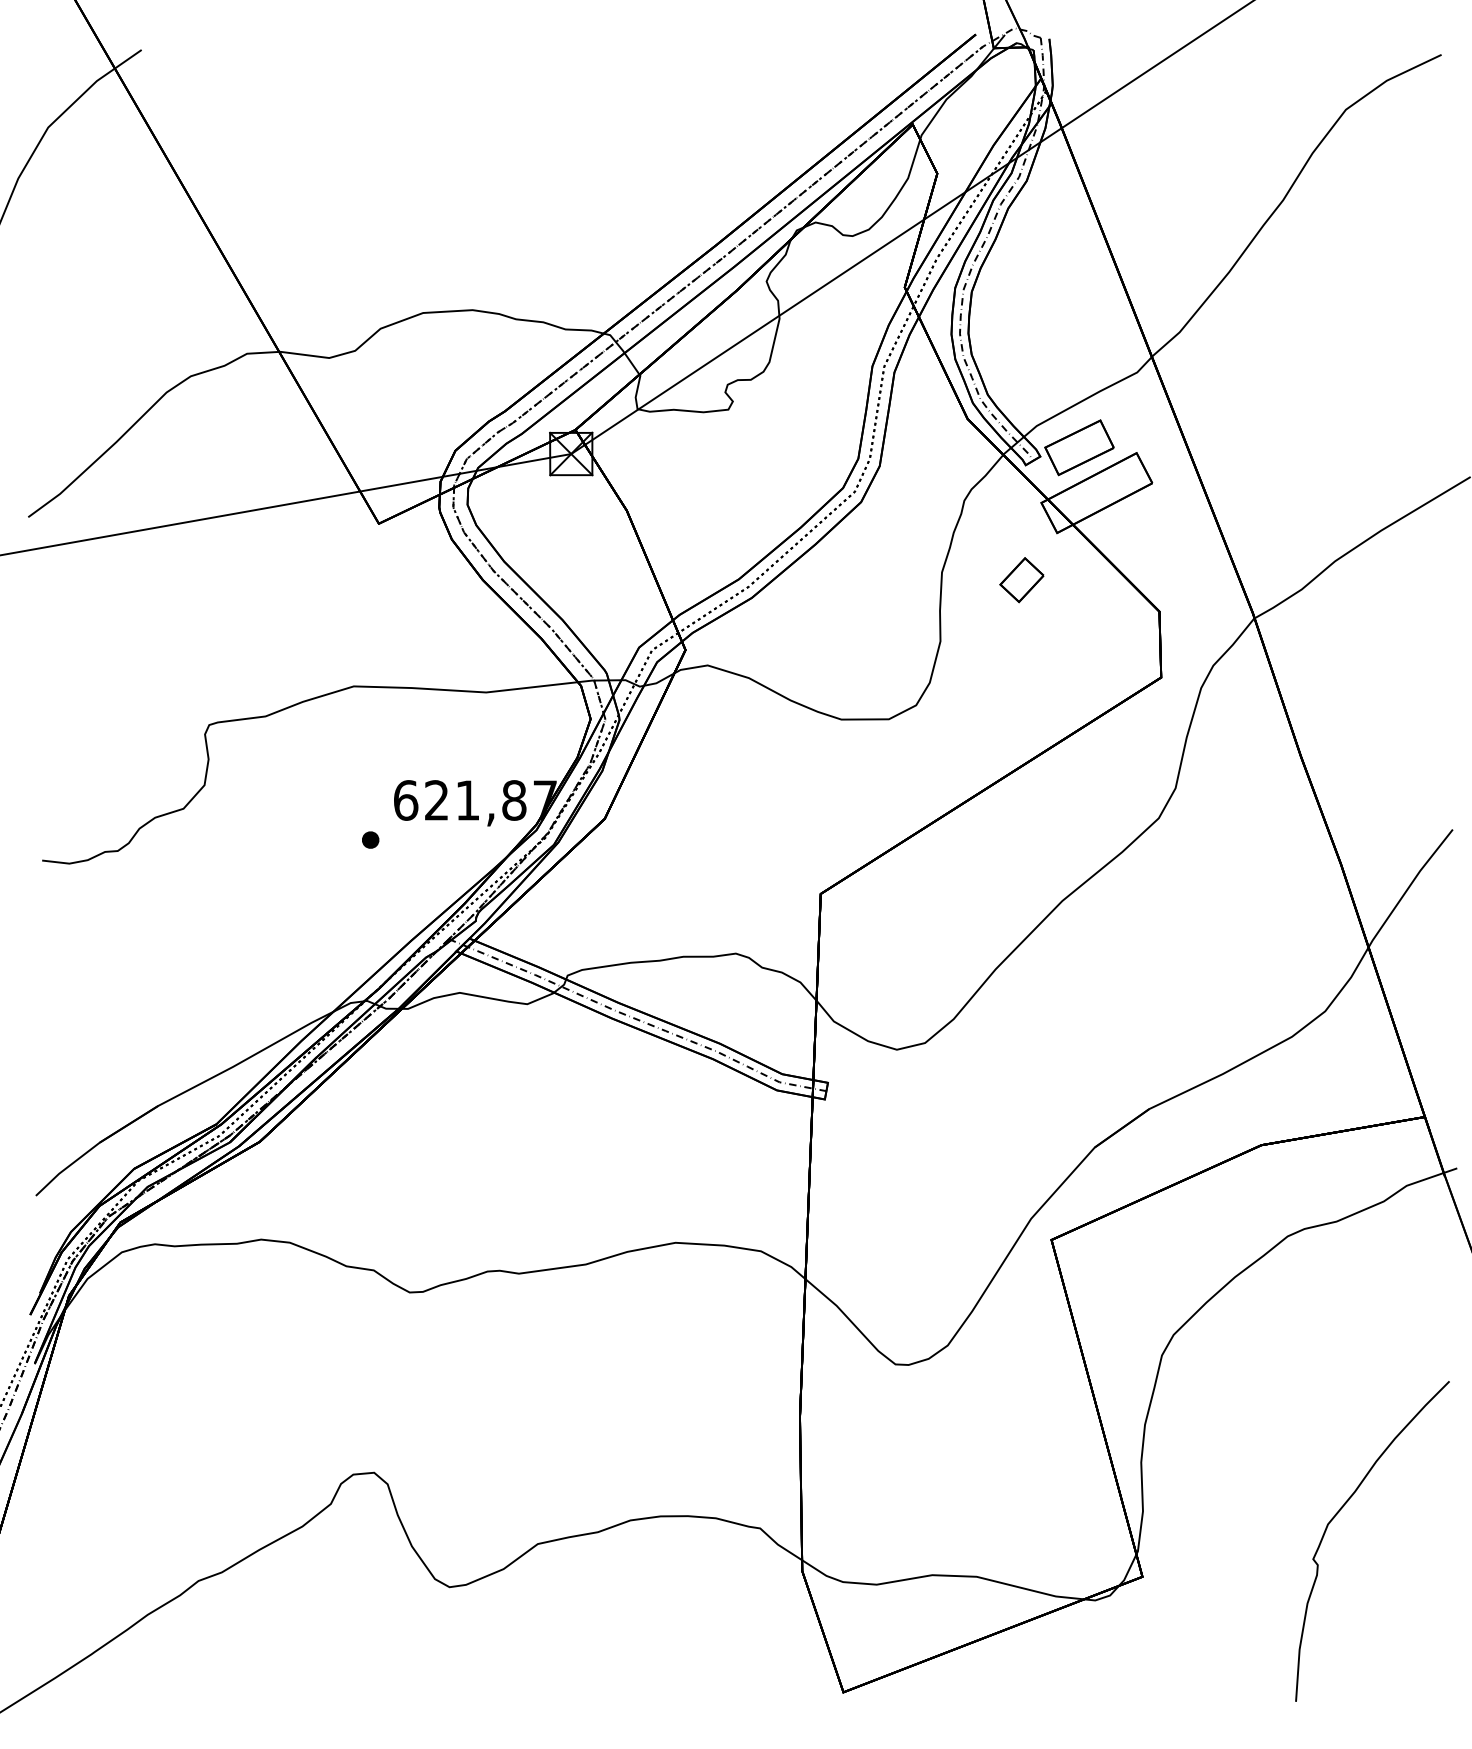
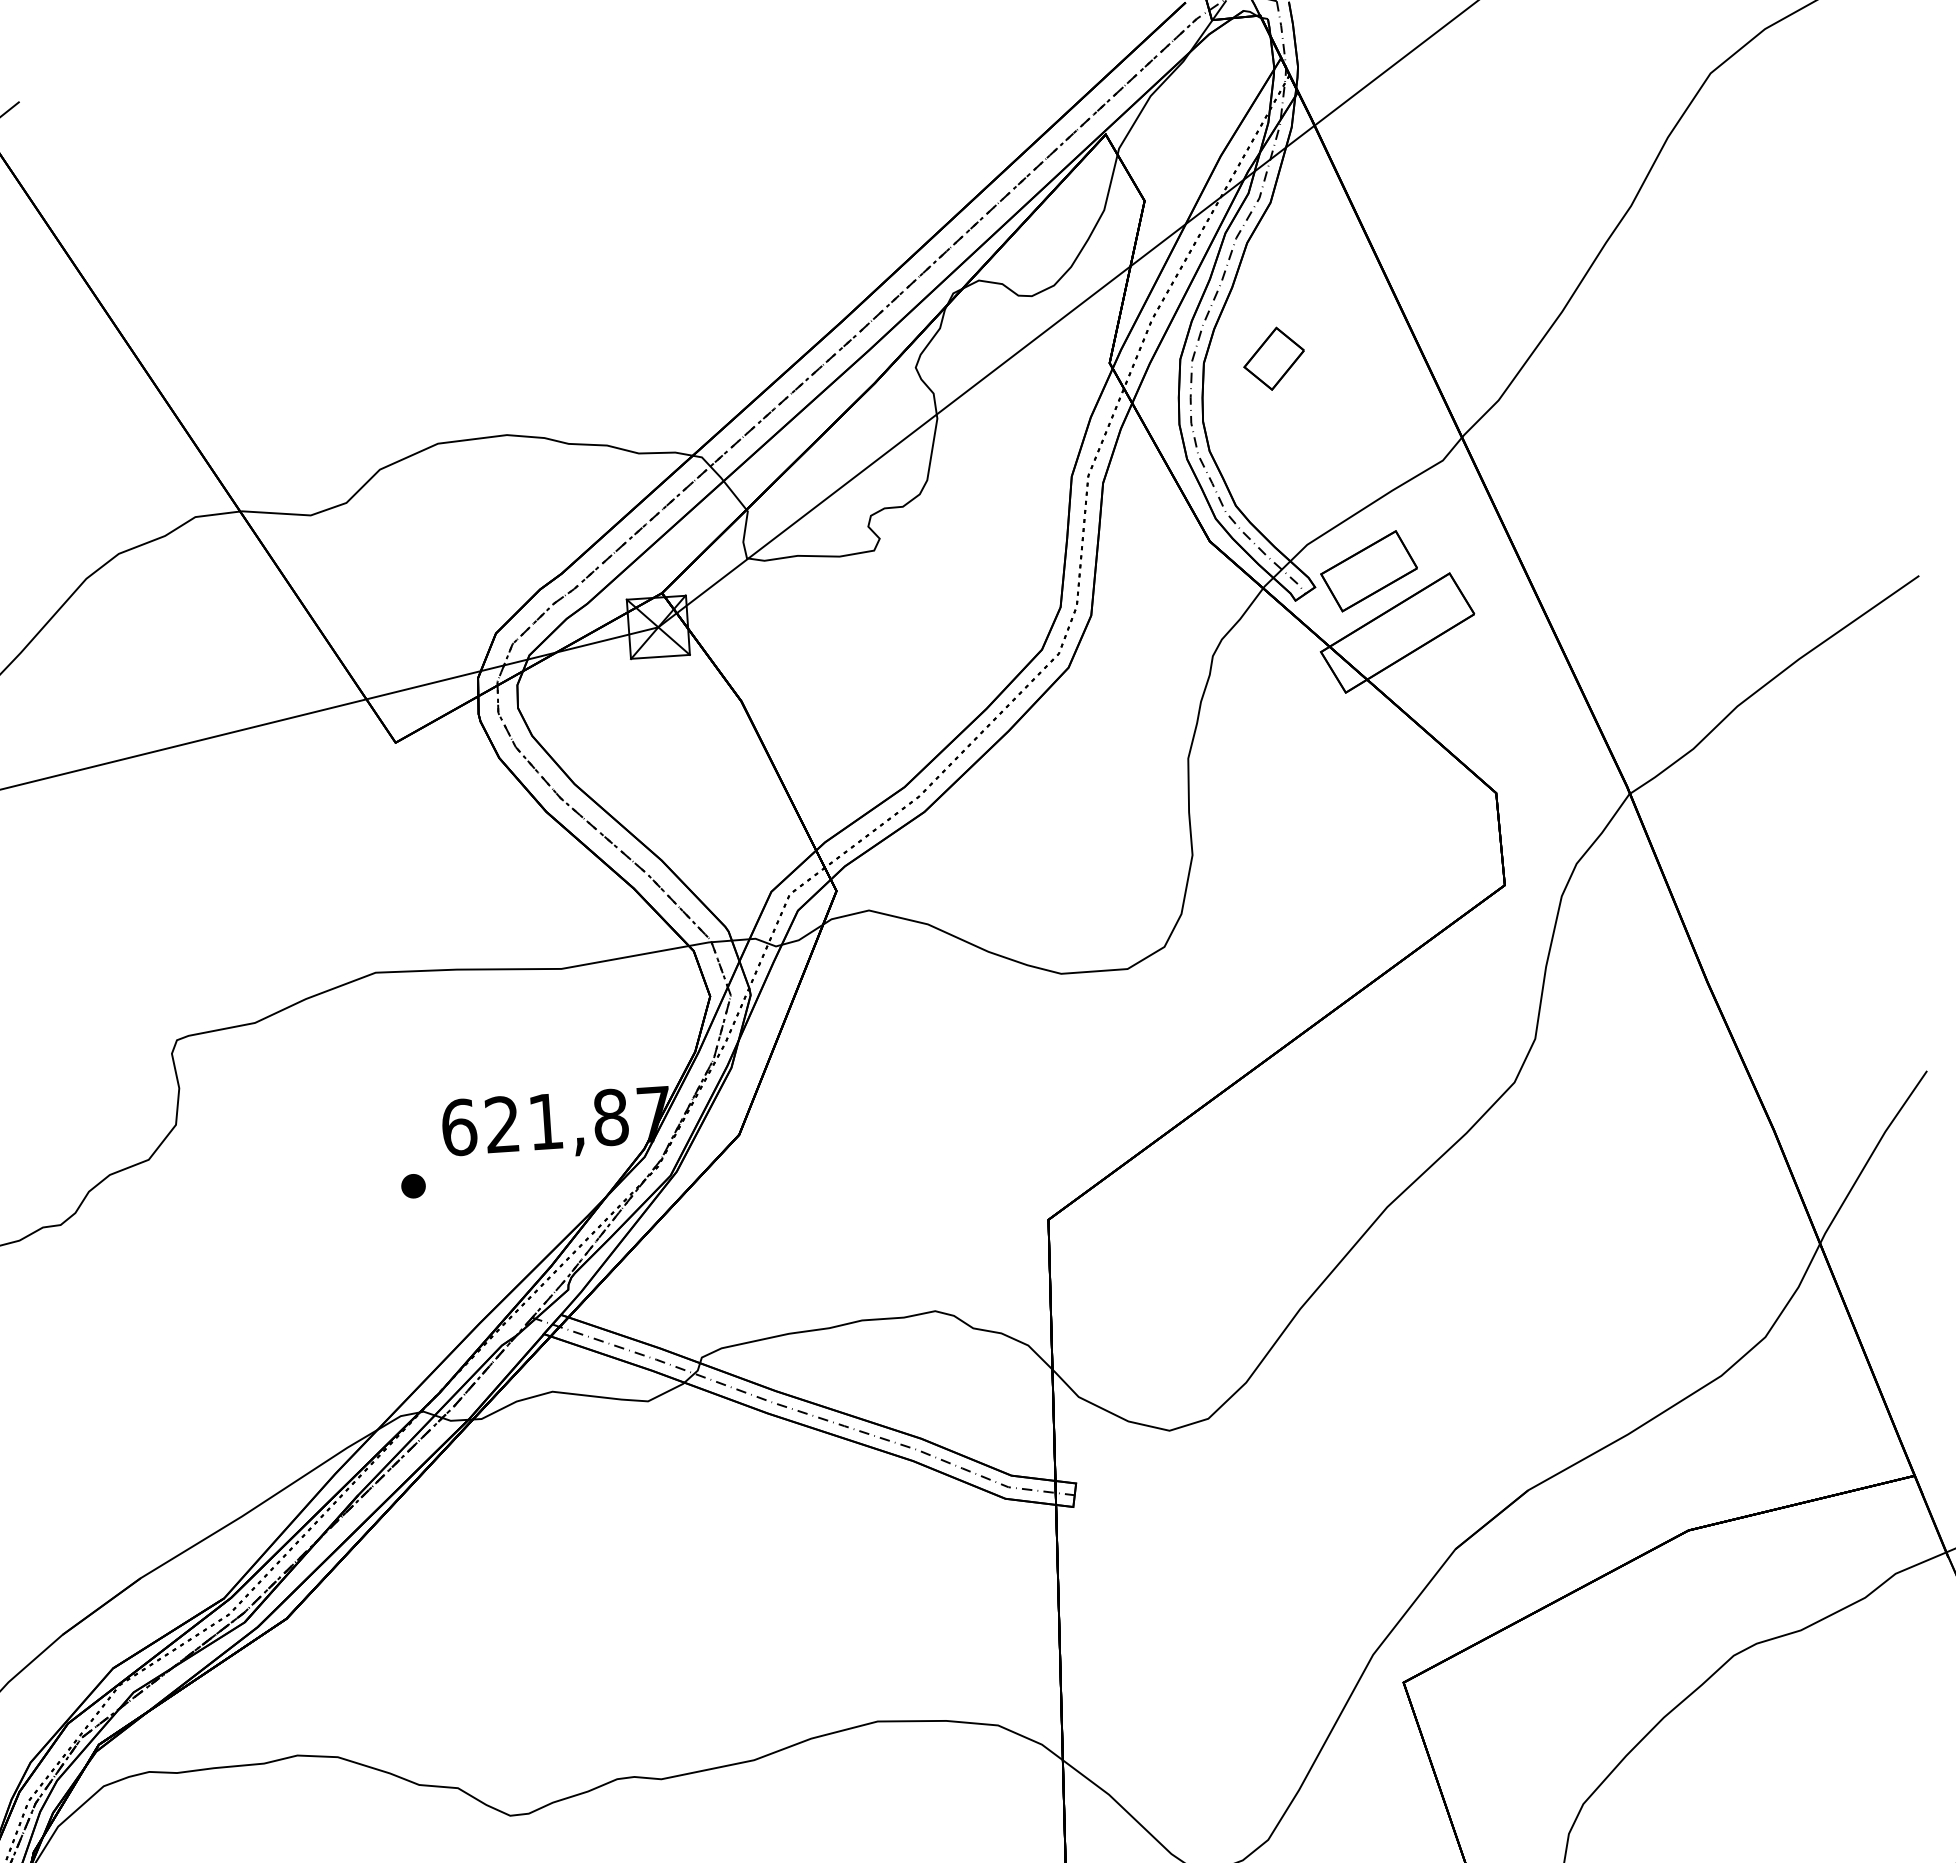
part: (1021, 580) -> (1273, 359), moved

